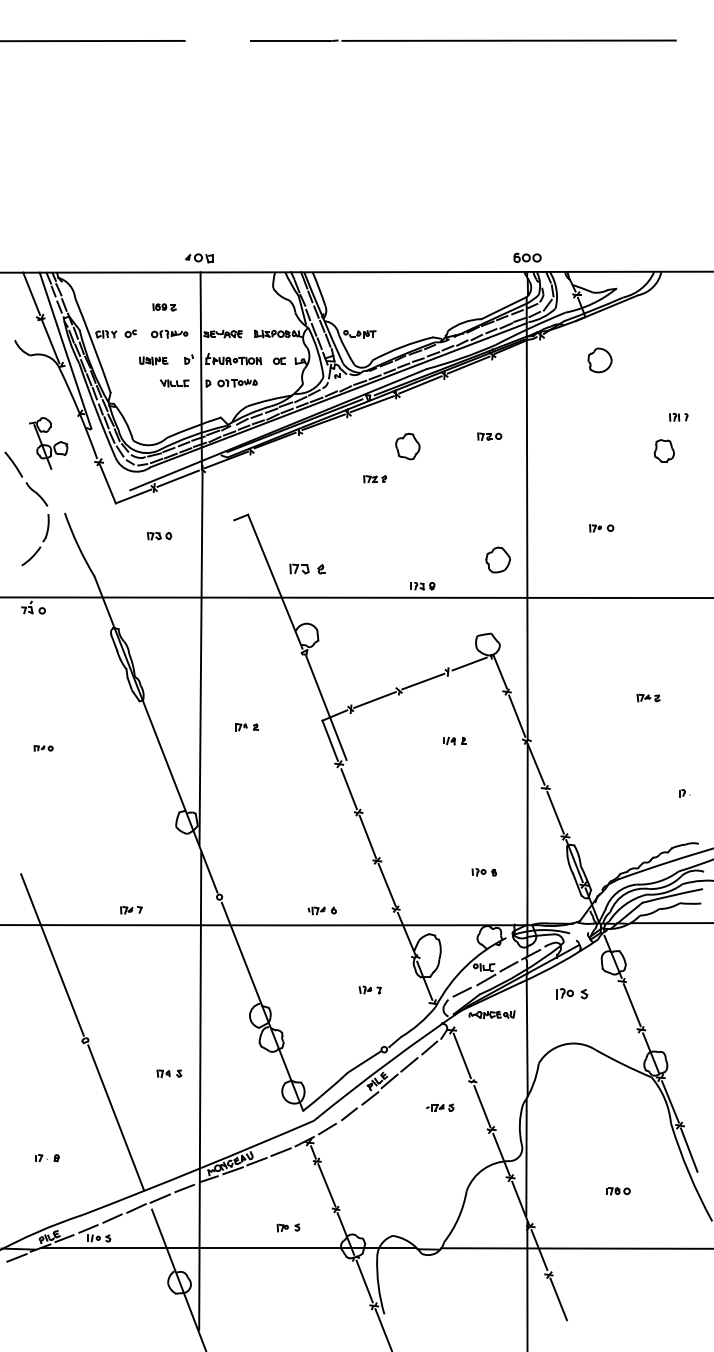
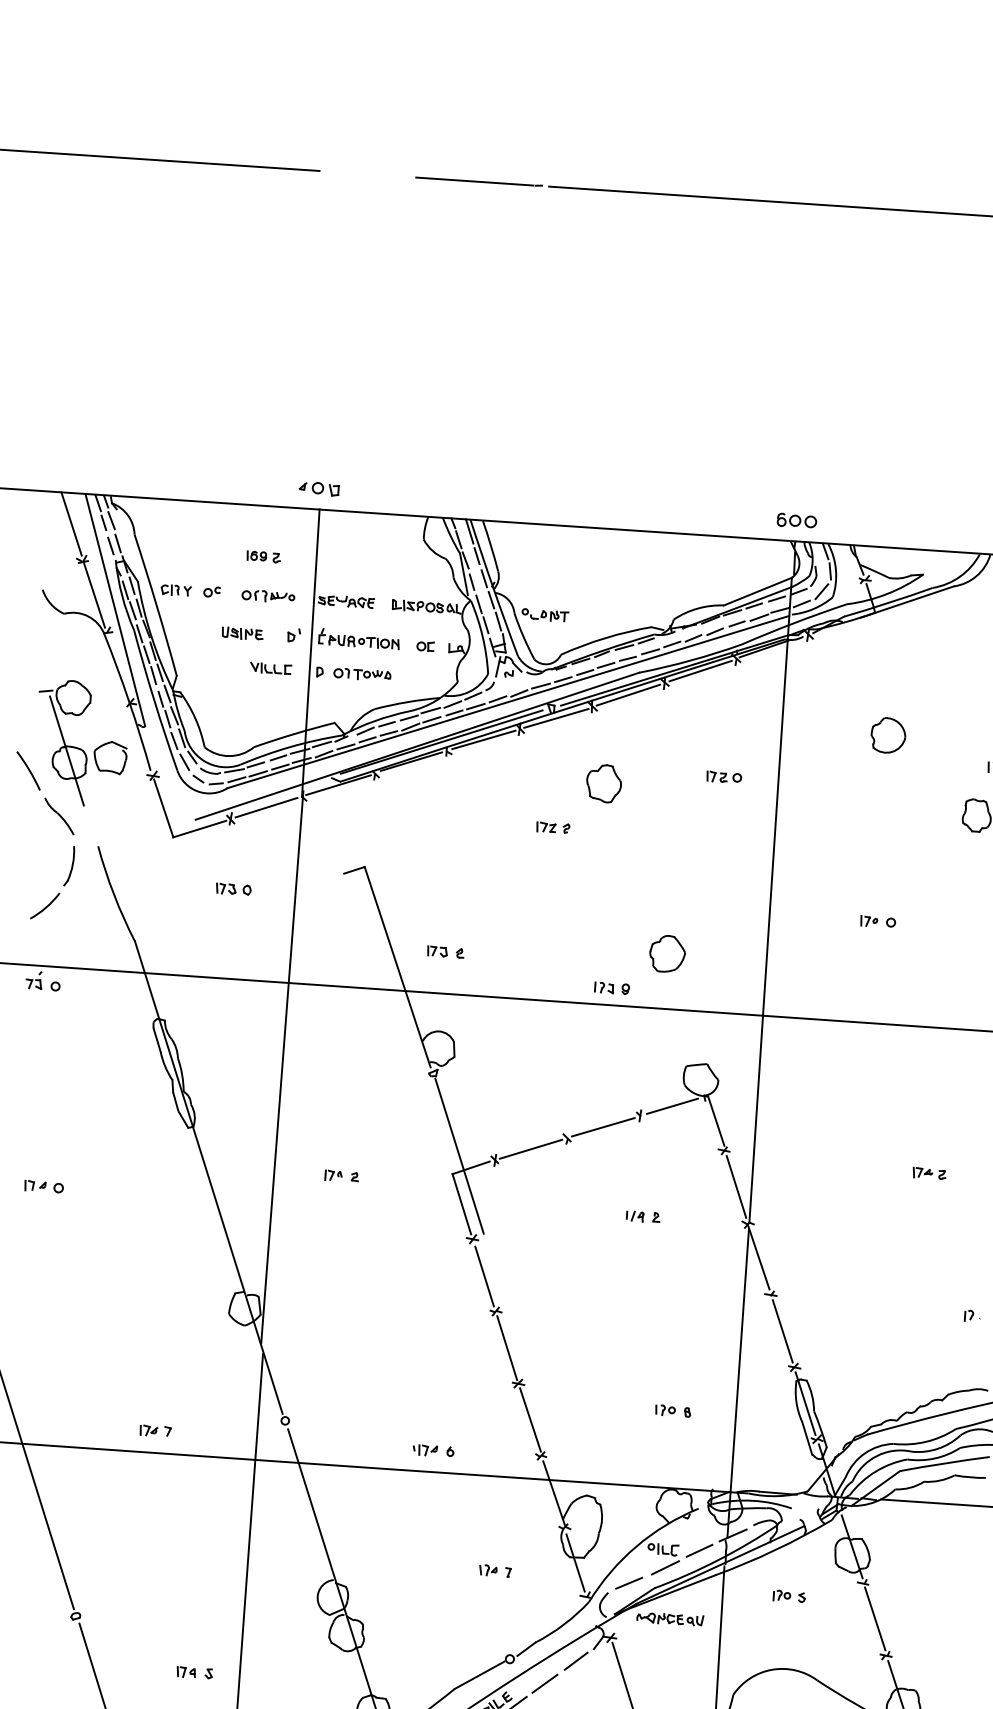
part: (599, 360) -> (887, 735), moved
part: (48, 443) -> (81, 743), size x1.67
part: (497, 559) -> (666, 953), moved
part: (307, 569) -> (445, 952), size x0.71
part: (43, 748) -> (43, 1186), size x1.43
part: (572, 993) -> (789, 1596), size x0.71

